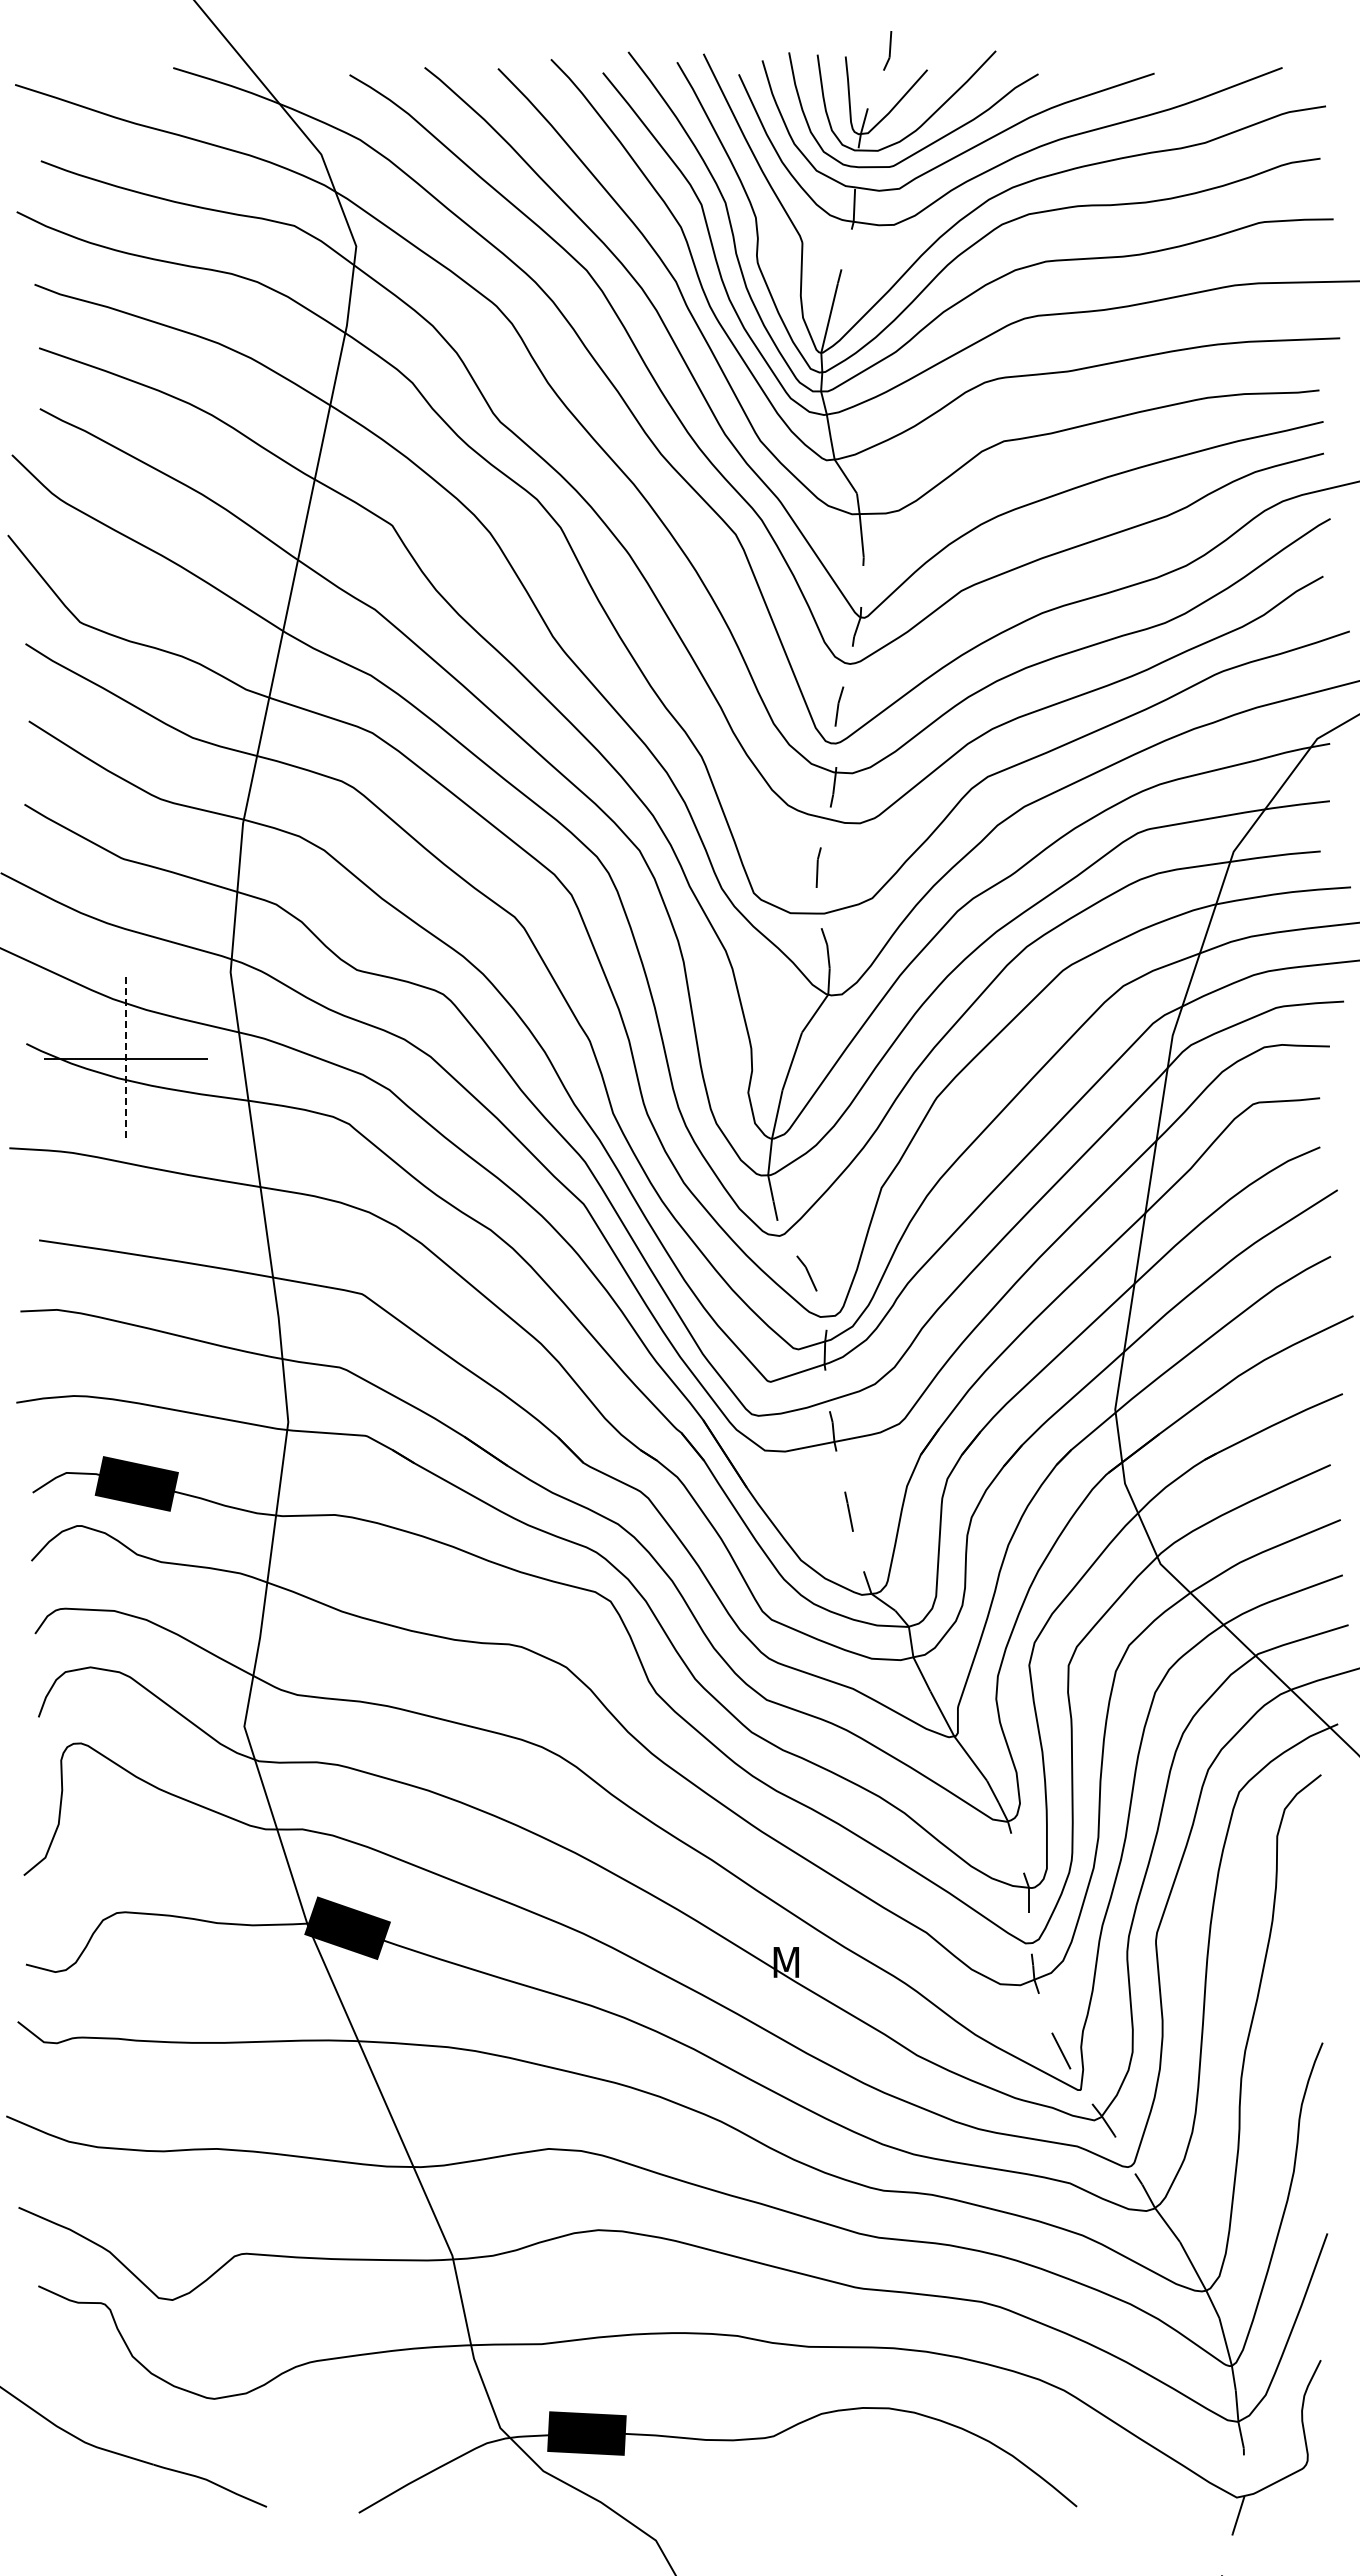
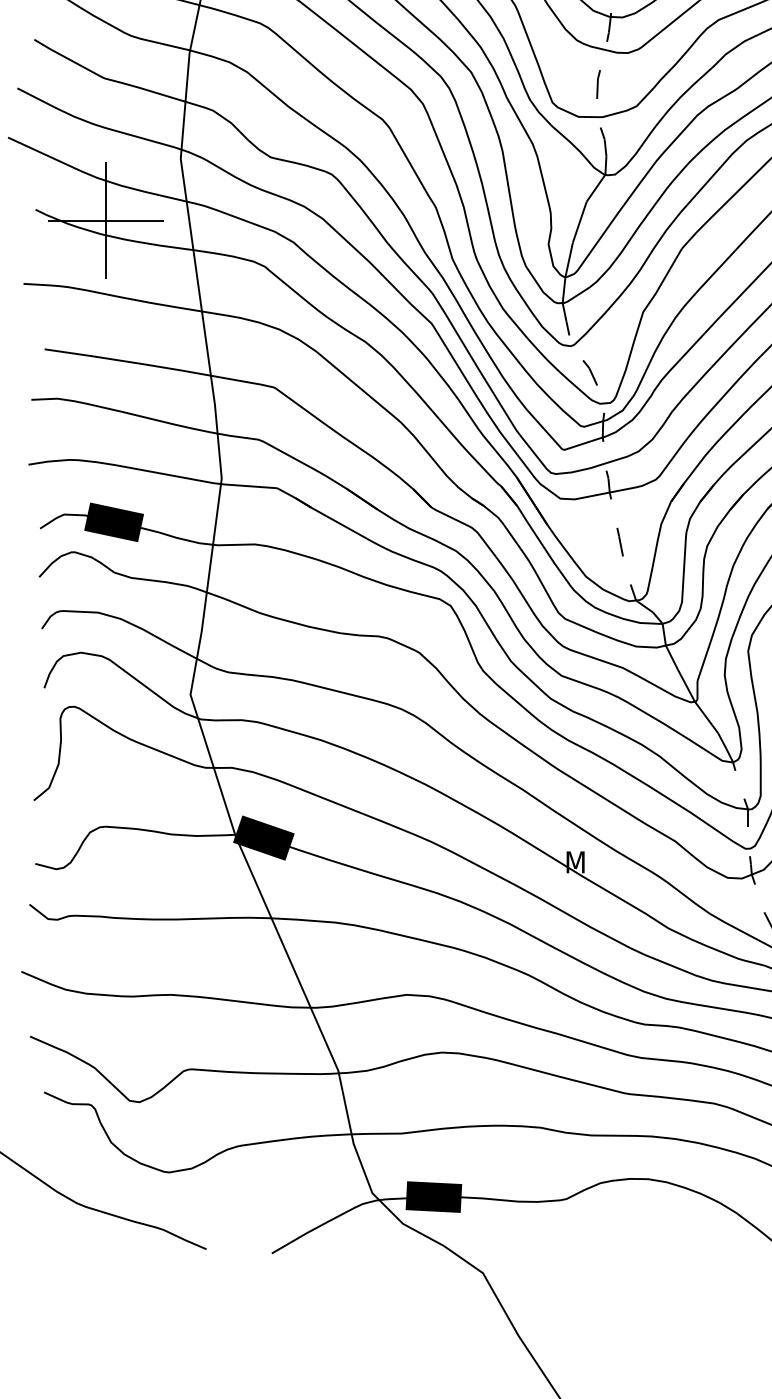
line: (125, 1059) -> (106, 220), dashed -> solid

